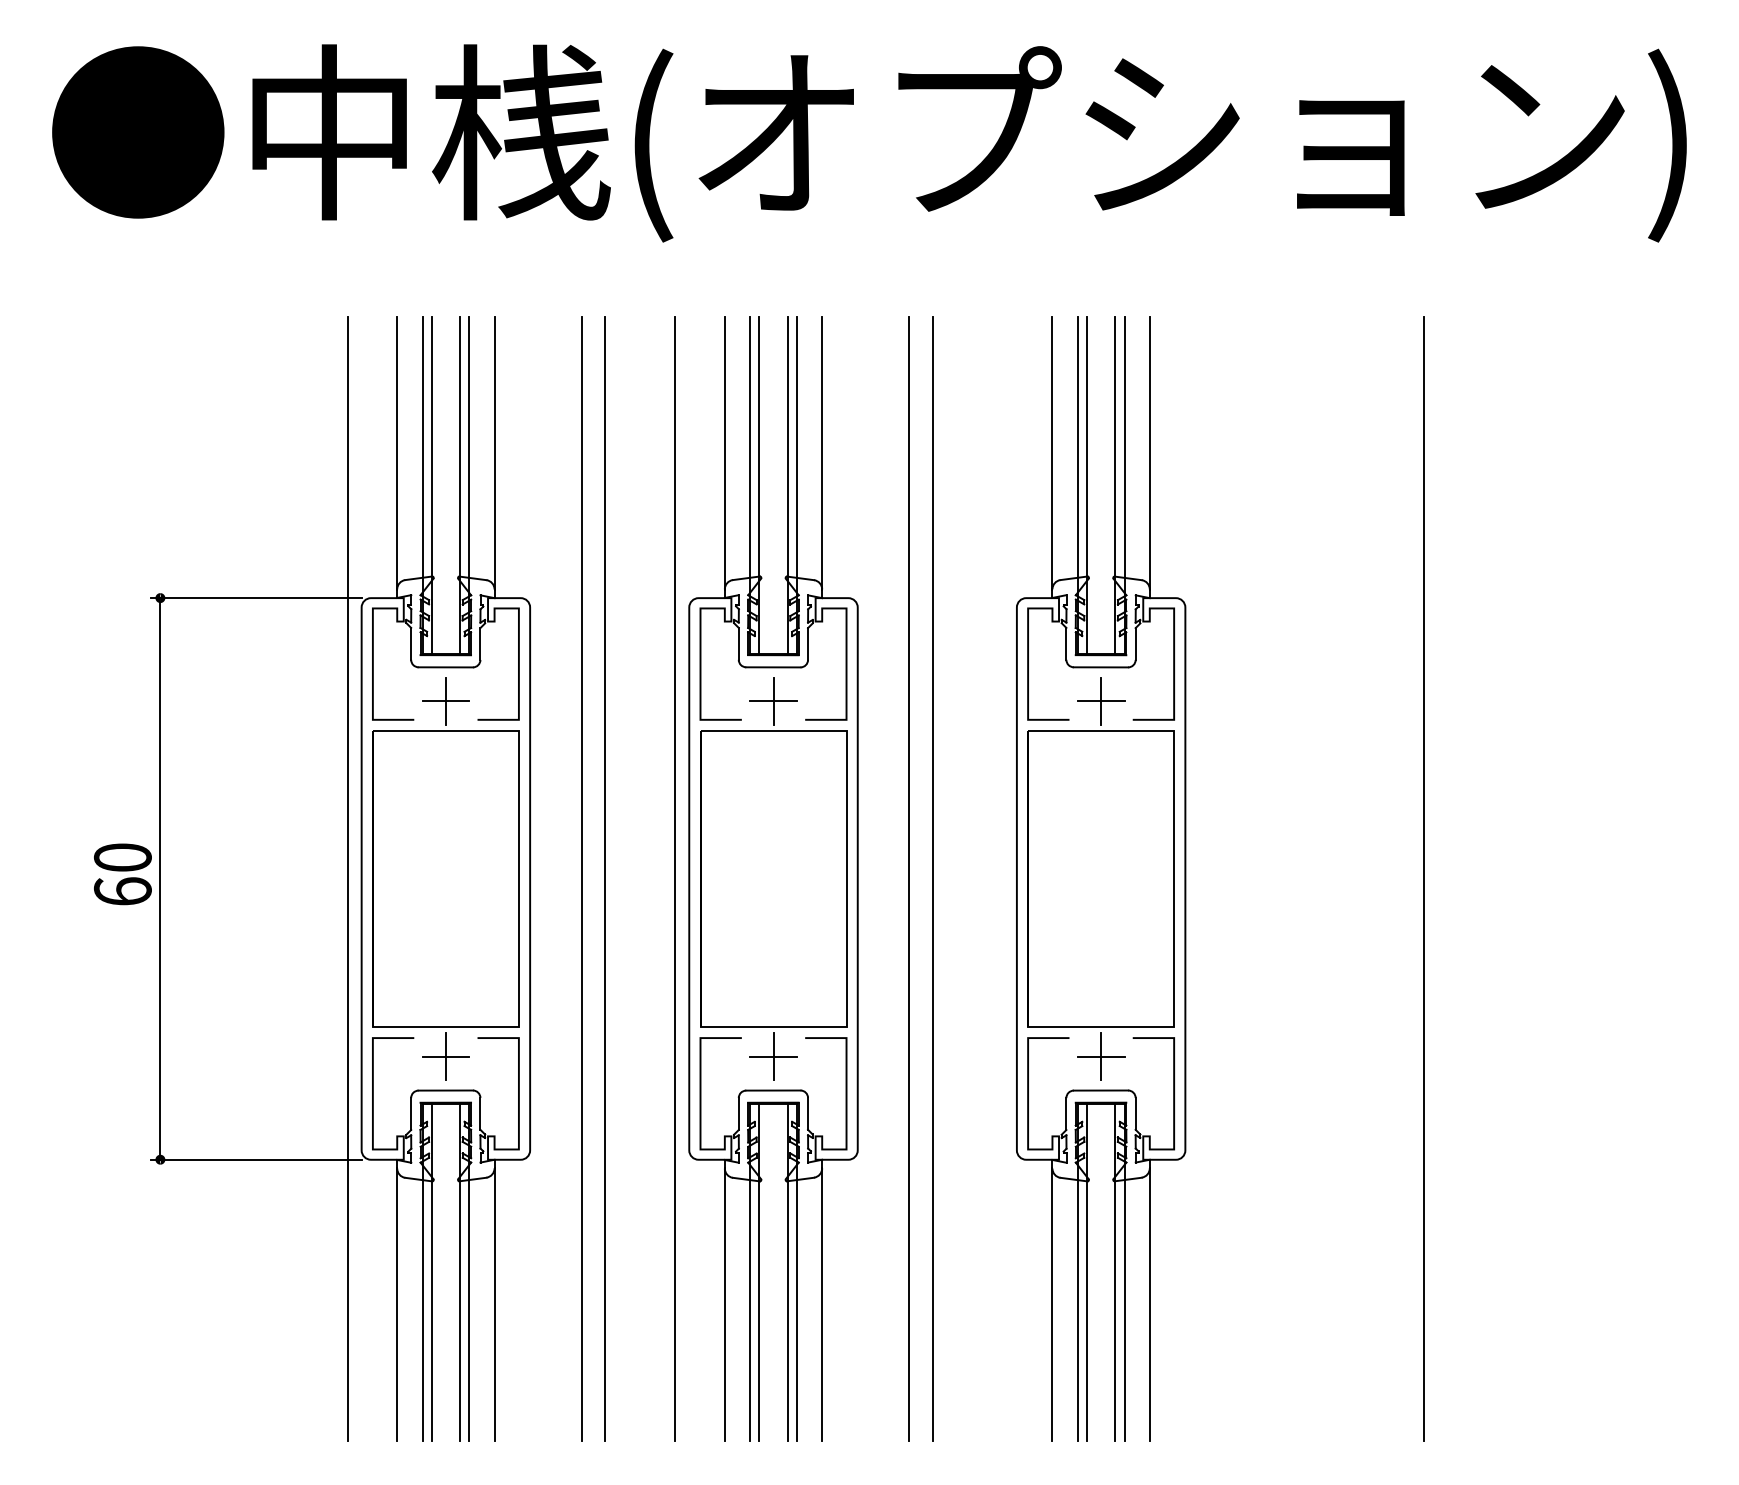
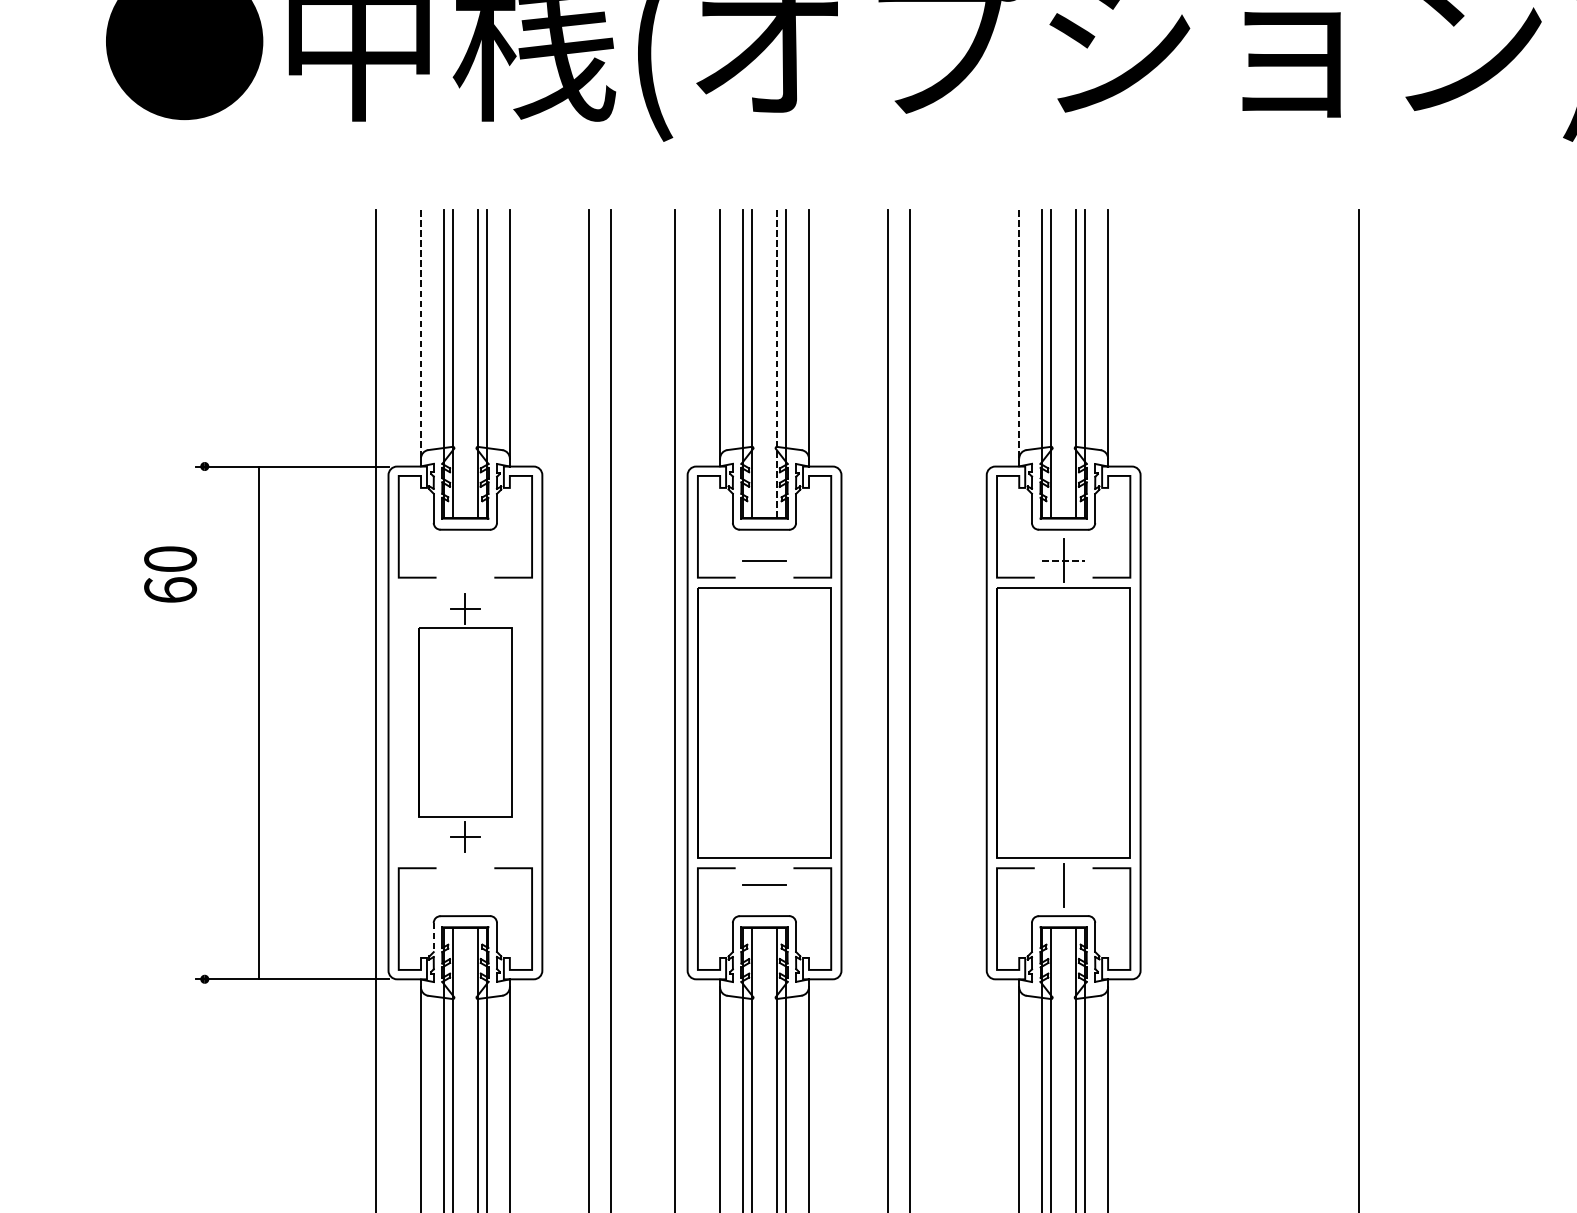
line: (397, 453) -> (421, 334), solid -> dashed
line: (1052, 453) -> (1019, 334), solid -> dashed
line: (787, 486) -> (777, 364), solid -> dashed
line: (773, 700) -> (764, 560), removed
line: (1101, 701) -> (1064, 560), solid -> dashed
text: (122, 874) -> (170, 574), moved
line: (160, 878) -> (258, 722), moved
part: (445, 878) -> (465, 722), size x0.7
line: (773, 1056) -> (764, 885), removed
line: (1100, 1056) -> (1063, 885), removed
line: (411, 1114) -> (434, 938), solid -> dashed

